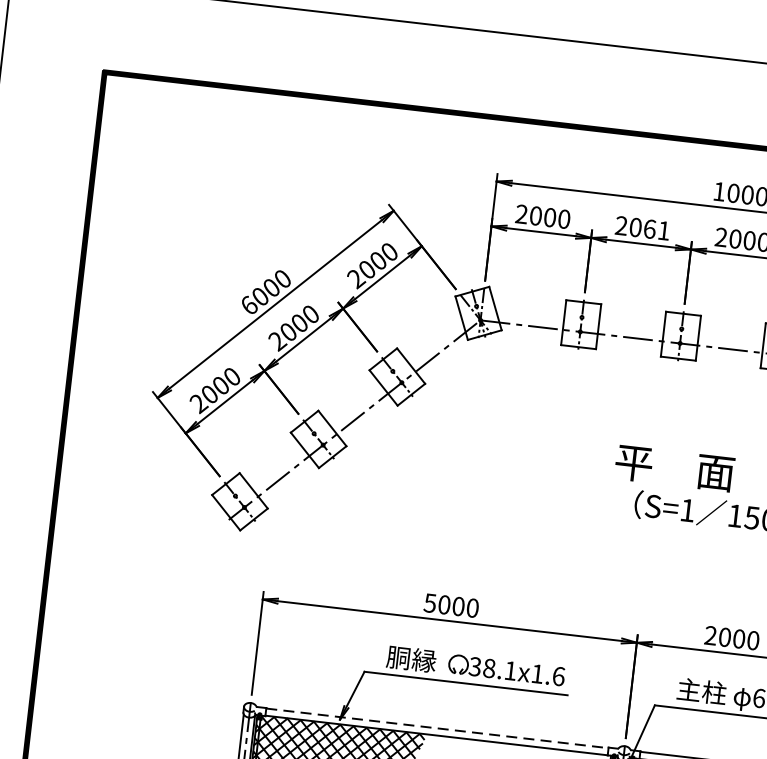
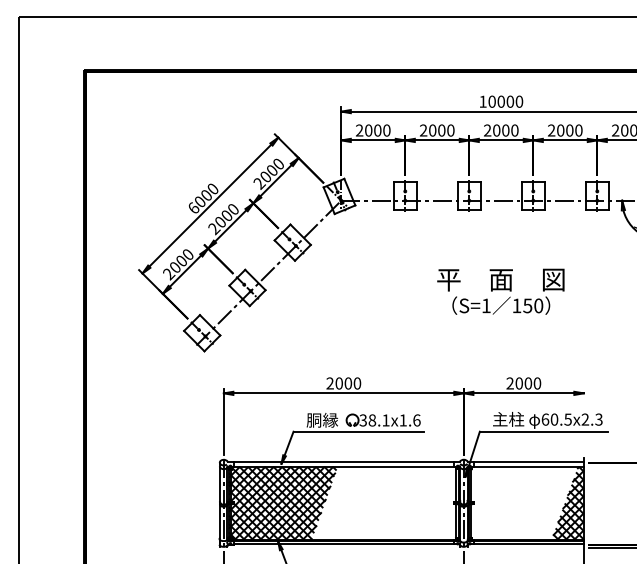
text: (657, 229) -> (446, 130), 2061 -> 2000
text: (429, 603) -> (329, 383), 5000 -> 2000
line: (436, 728) -> (343, 462), dashed -> solid

